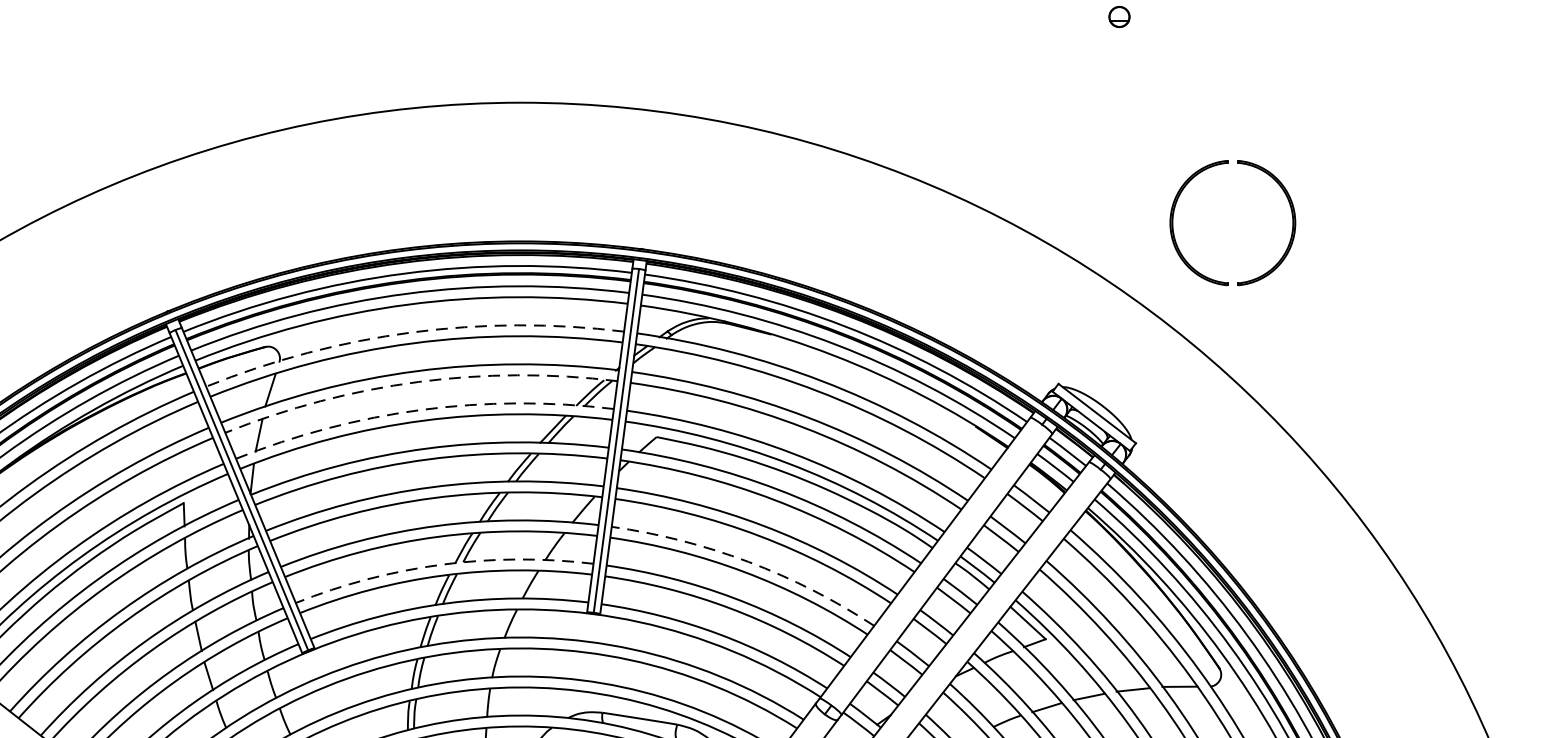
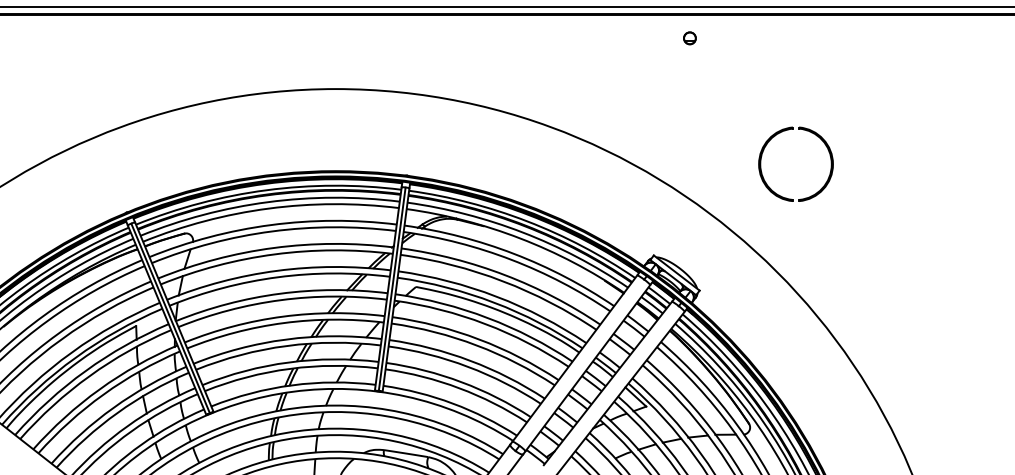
part: (1196, 177) -> (774, 137), moved
arc: (412, 333) -> (271, 225), dashed -> solid
arc: (417, 382) -> (274, 254), dashed -> solid
arc: (422, 409) -> (277, 270), dashed -> solid
arc: (748, 561) -> (470, 360), dashed -> solid
arc: (442, 564) -> (289, 362), dashed -> solid

